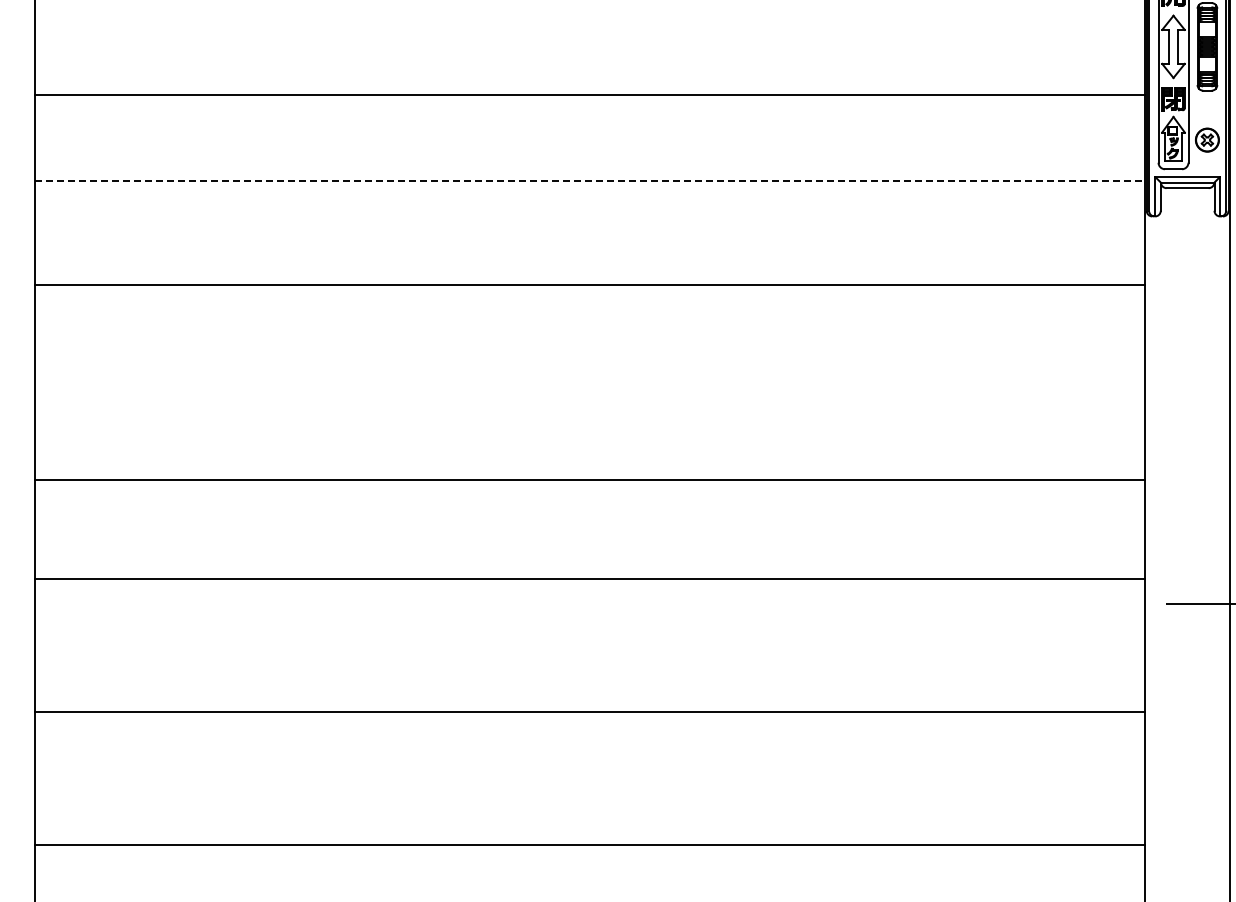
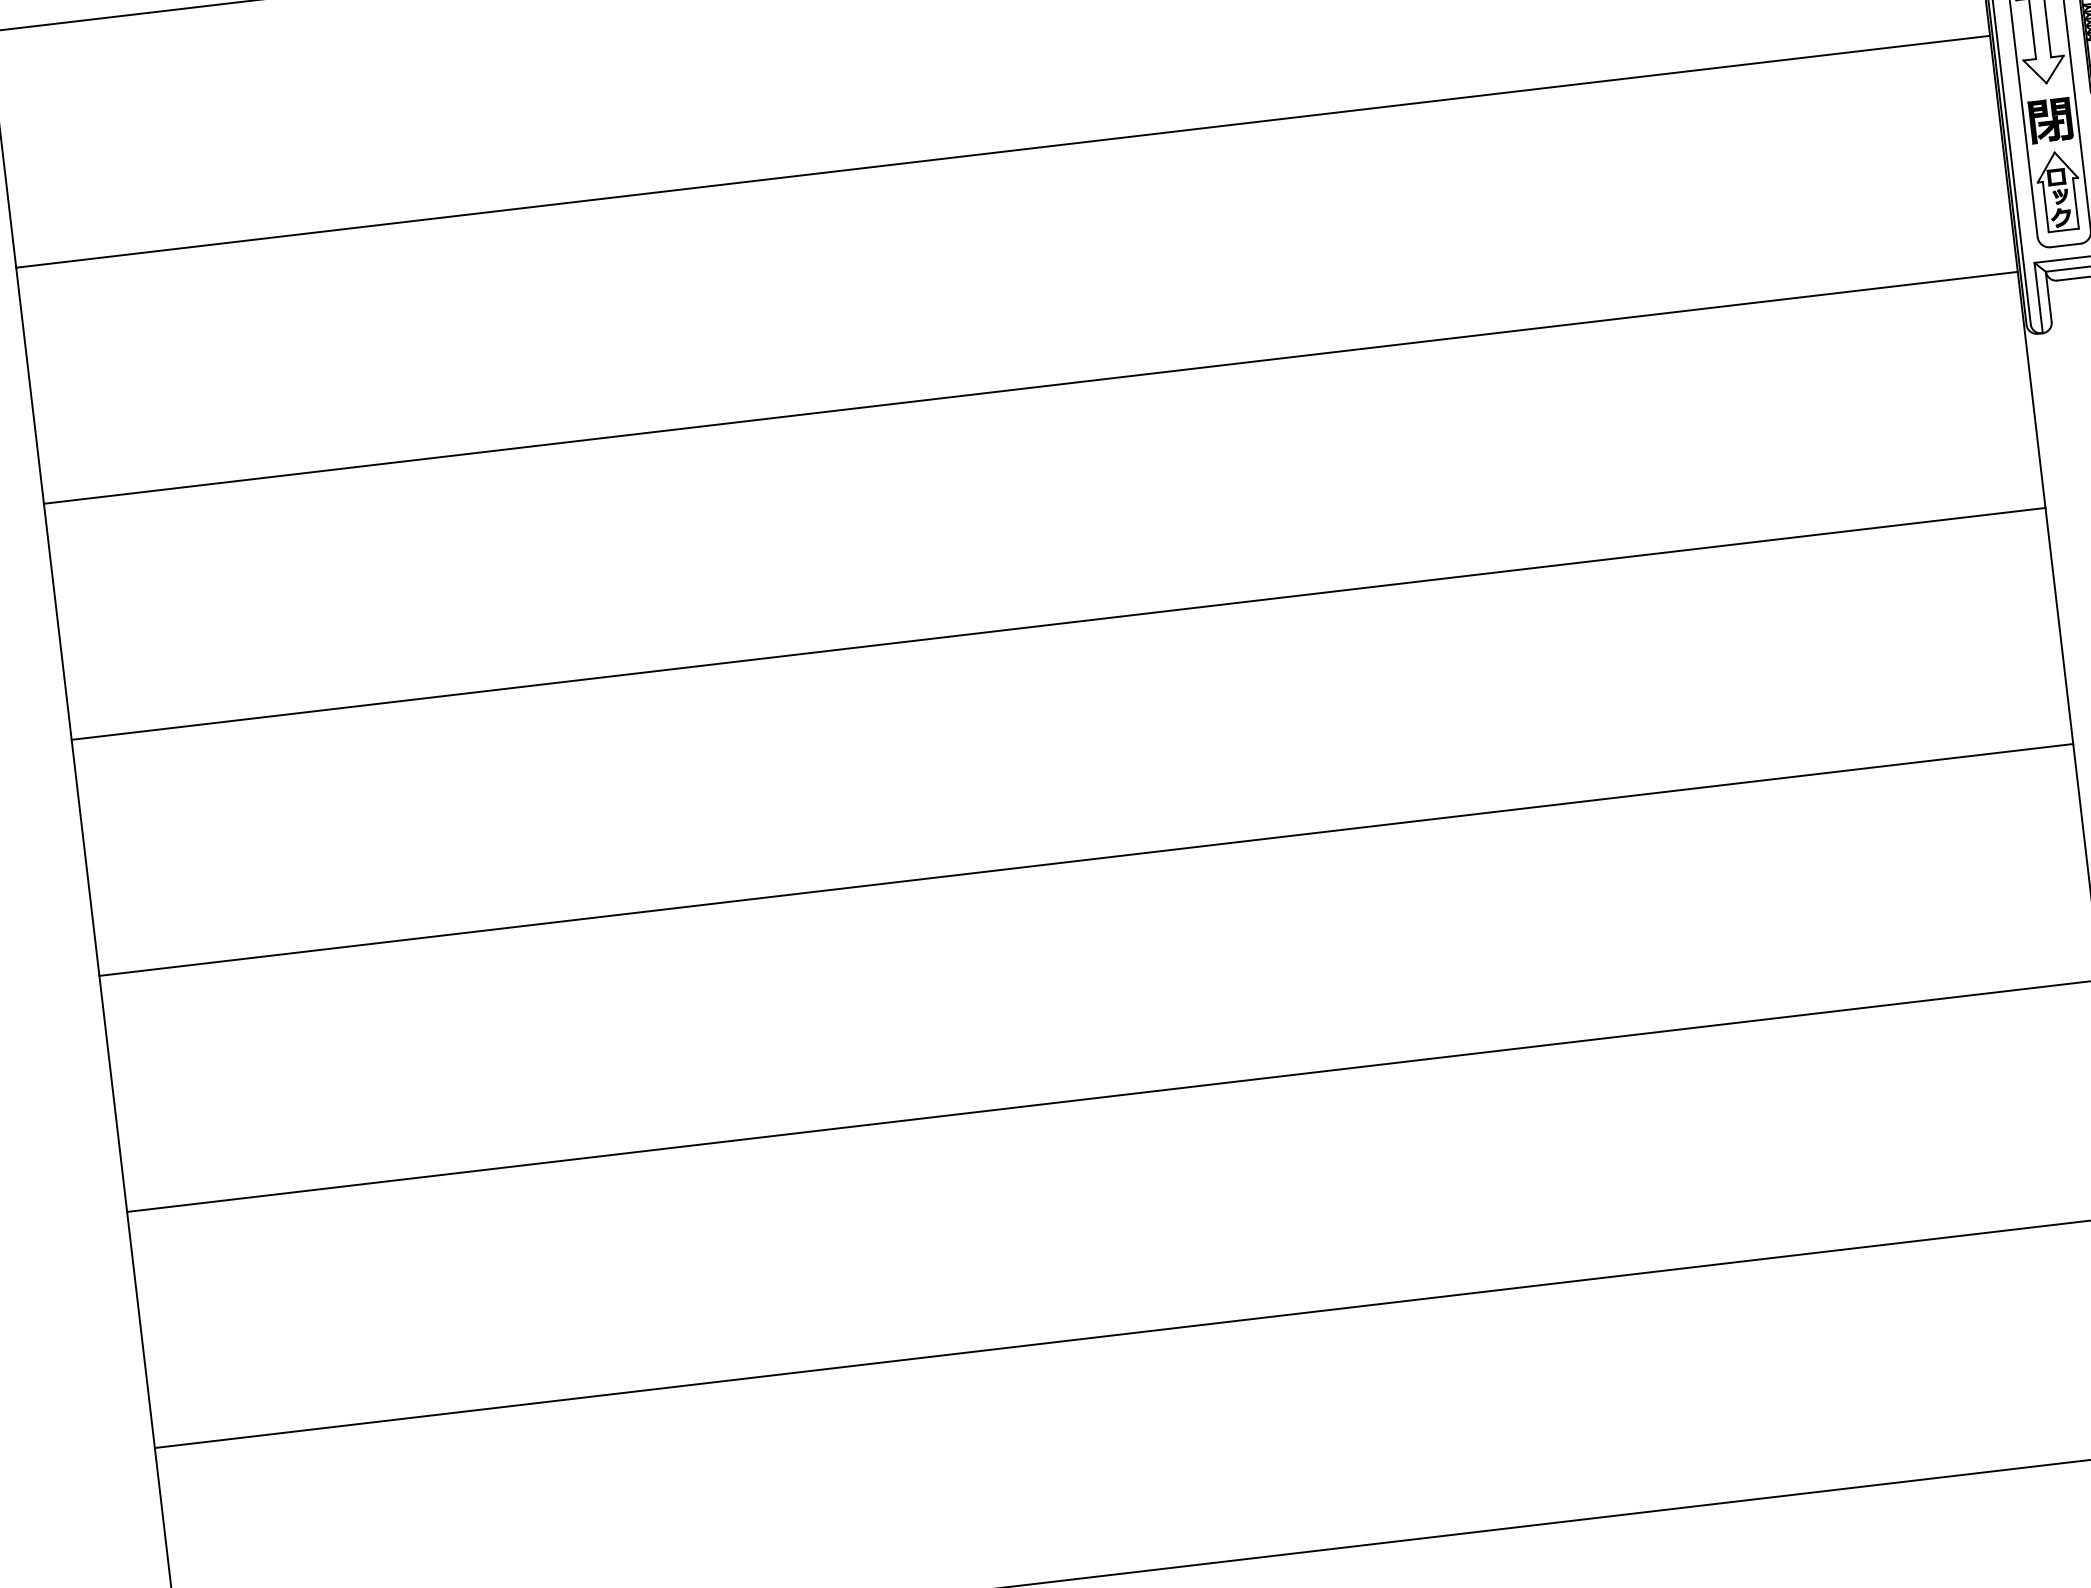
line: (589, 94) -> (1002, 151), moved
line: (590, 180) -> (1031, 387), dashed -> solid
line: (589, 284) -> (1057, 623), moved
line: (589, 480) -> (1085, 860), moved

